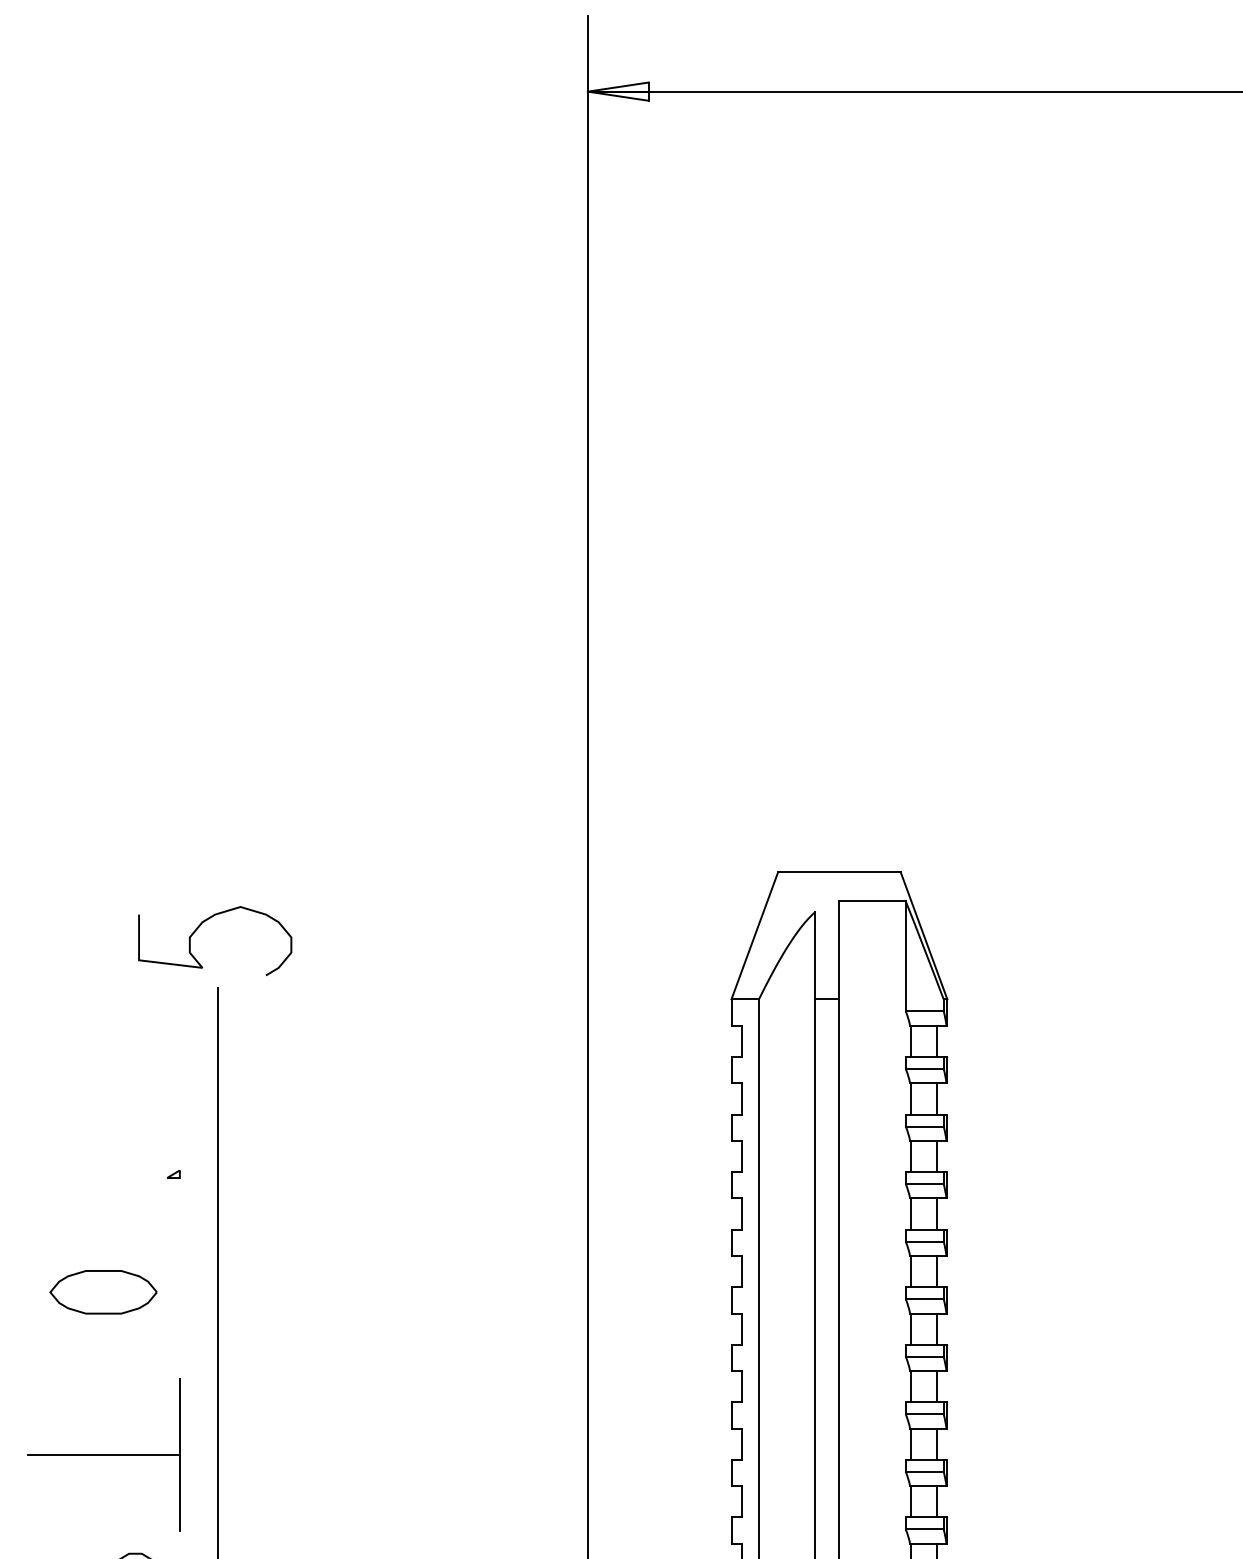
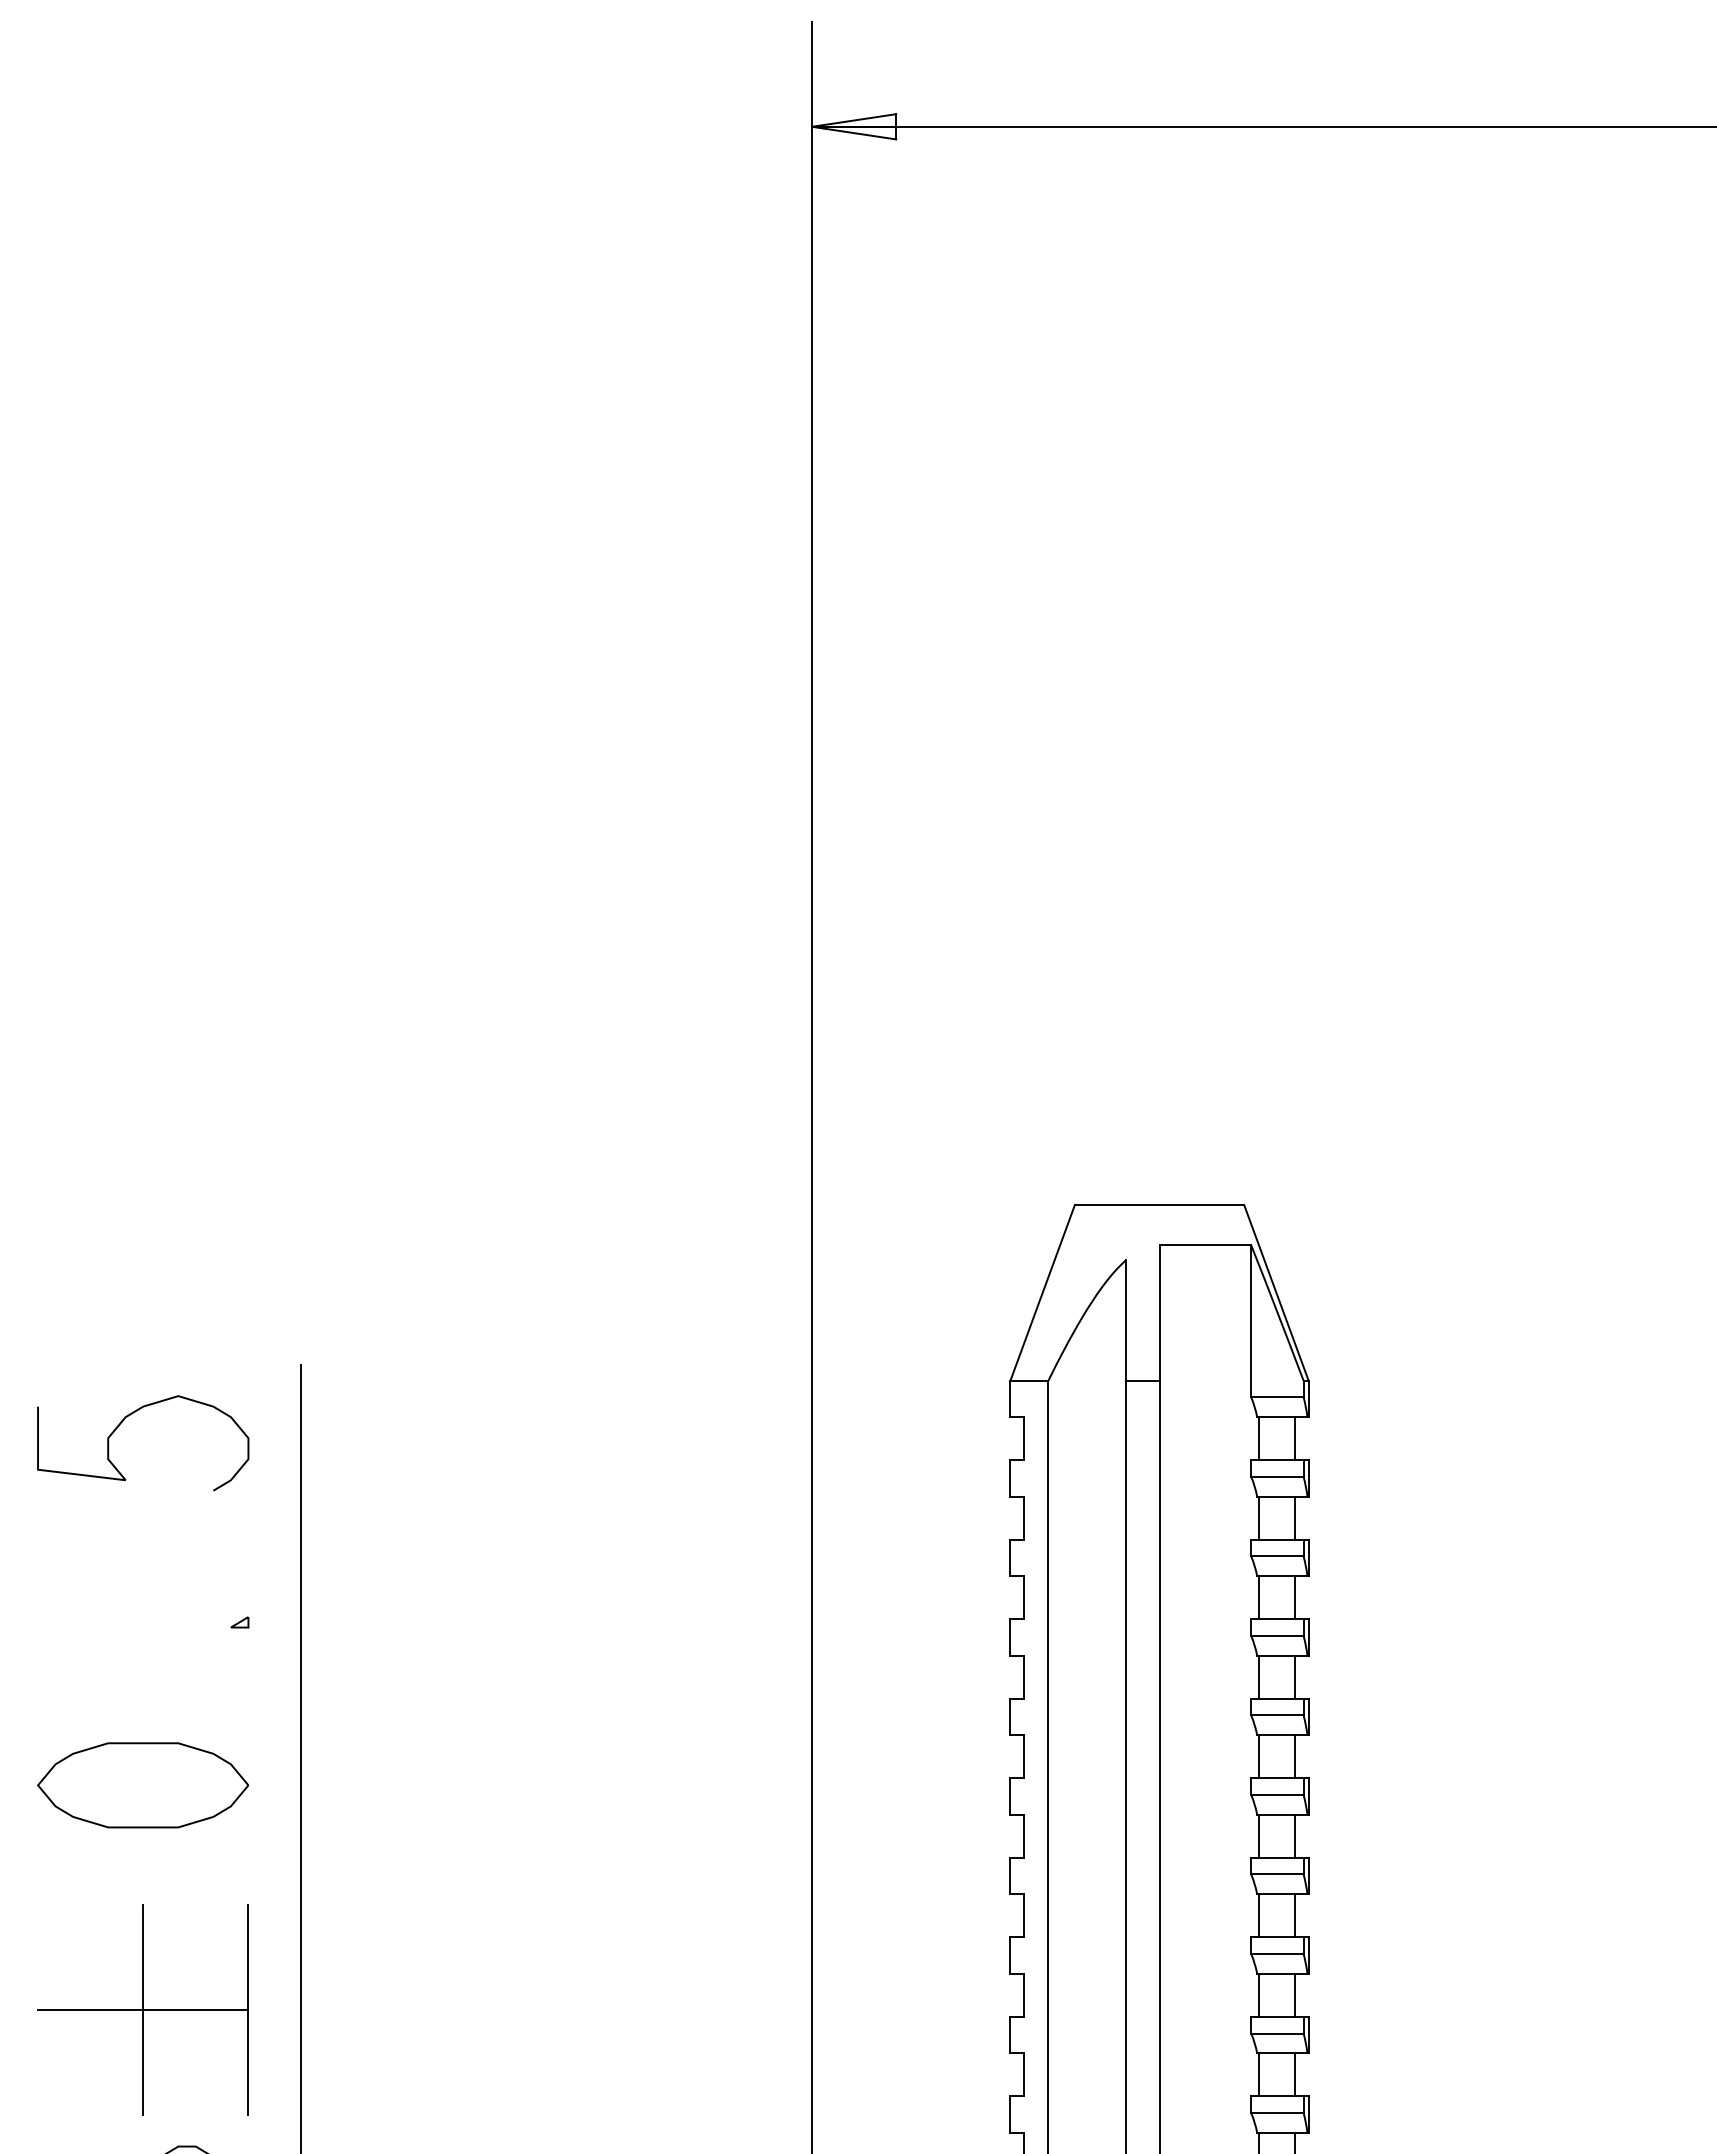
curve: (198, 928) -> (119, 1426), moved
part: (103, 1292) -> (142, 1785), size x1.43
line: (103, 1454) -> (143, 2009), added

